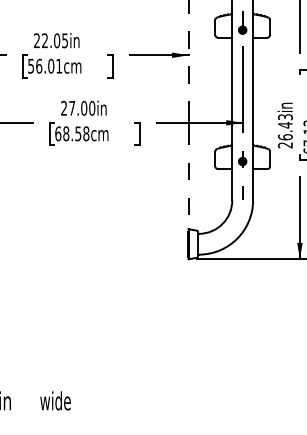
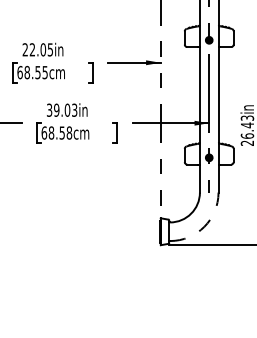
text: (45, 65) -> (32, 71), 56.01cm -> 68.55cm
text: (78, 107) -> (62, 109), 27.00in -> 39.03in
arc: (237, 238) -> (204, 226), solid -> dashed

